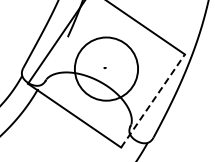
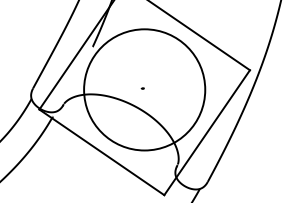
circle: (106, 68) -> (144, 89), size x1.43
line: (153, 100) -> (207, 132), dashed -> solid

